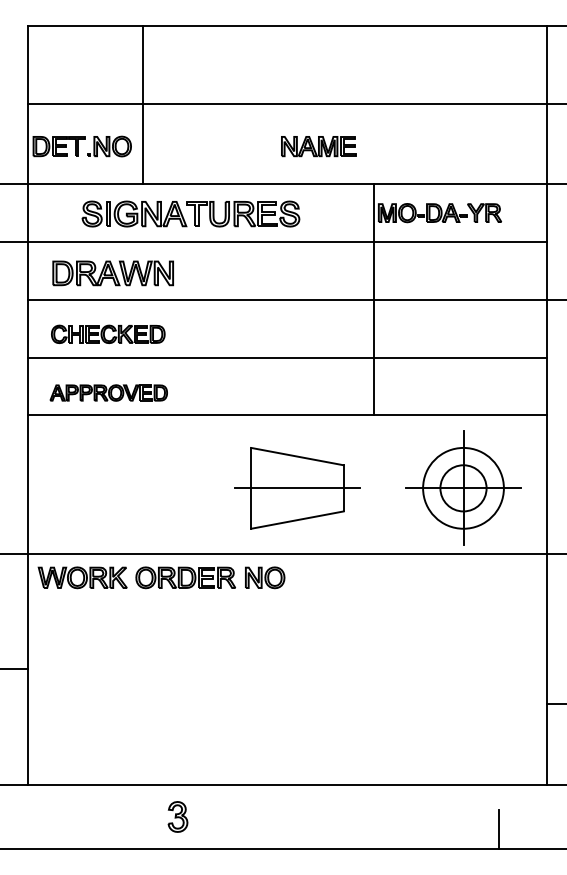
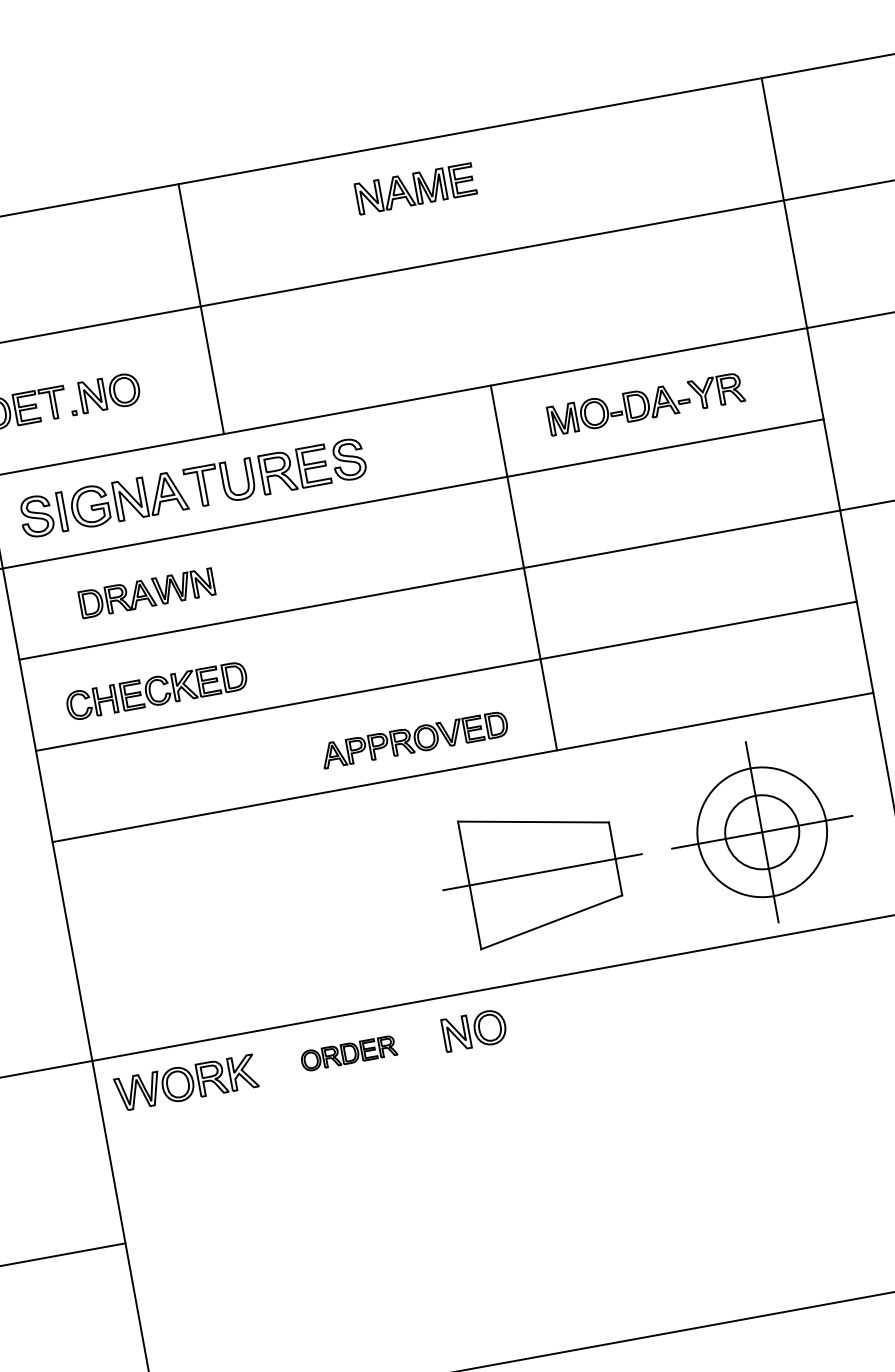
line: (143, 105) -> (202, 309), moved
part: (318, 146) -> (415, 188), moved
part: (190, 213) -> (191, 487), moved
part: (112, 273) -> (146, 593), size x0.7
line: (373, 299) -> (523, 567), moved
part: (108, 392) -> (413, 739), moved
part: (297, 488) -> (542, 872), moved
part: (185, 577) -> (348, 1052), size x0.6

